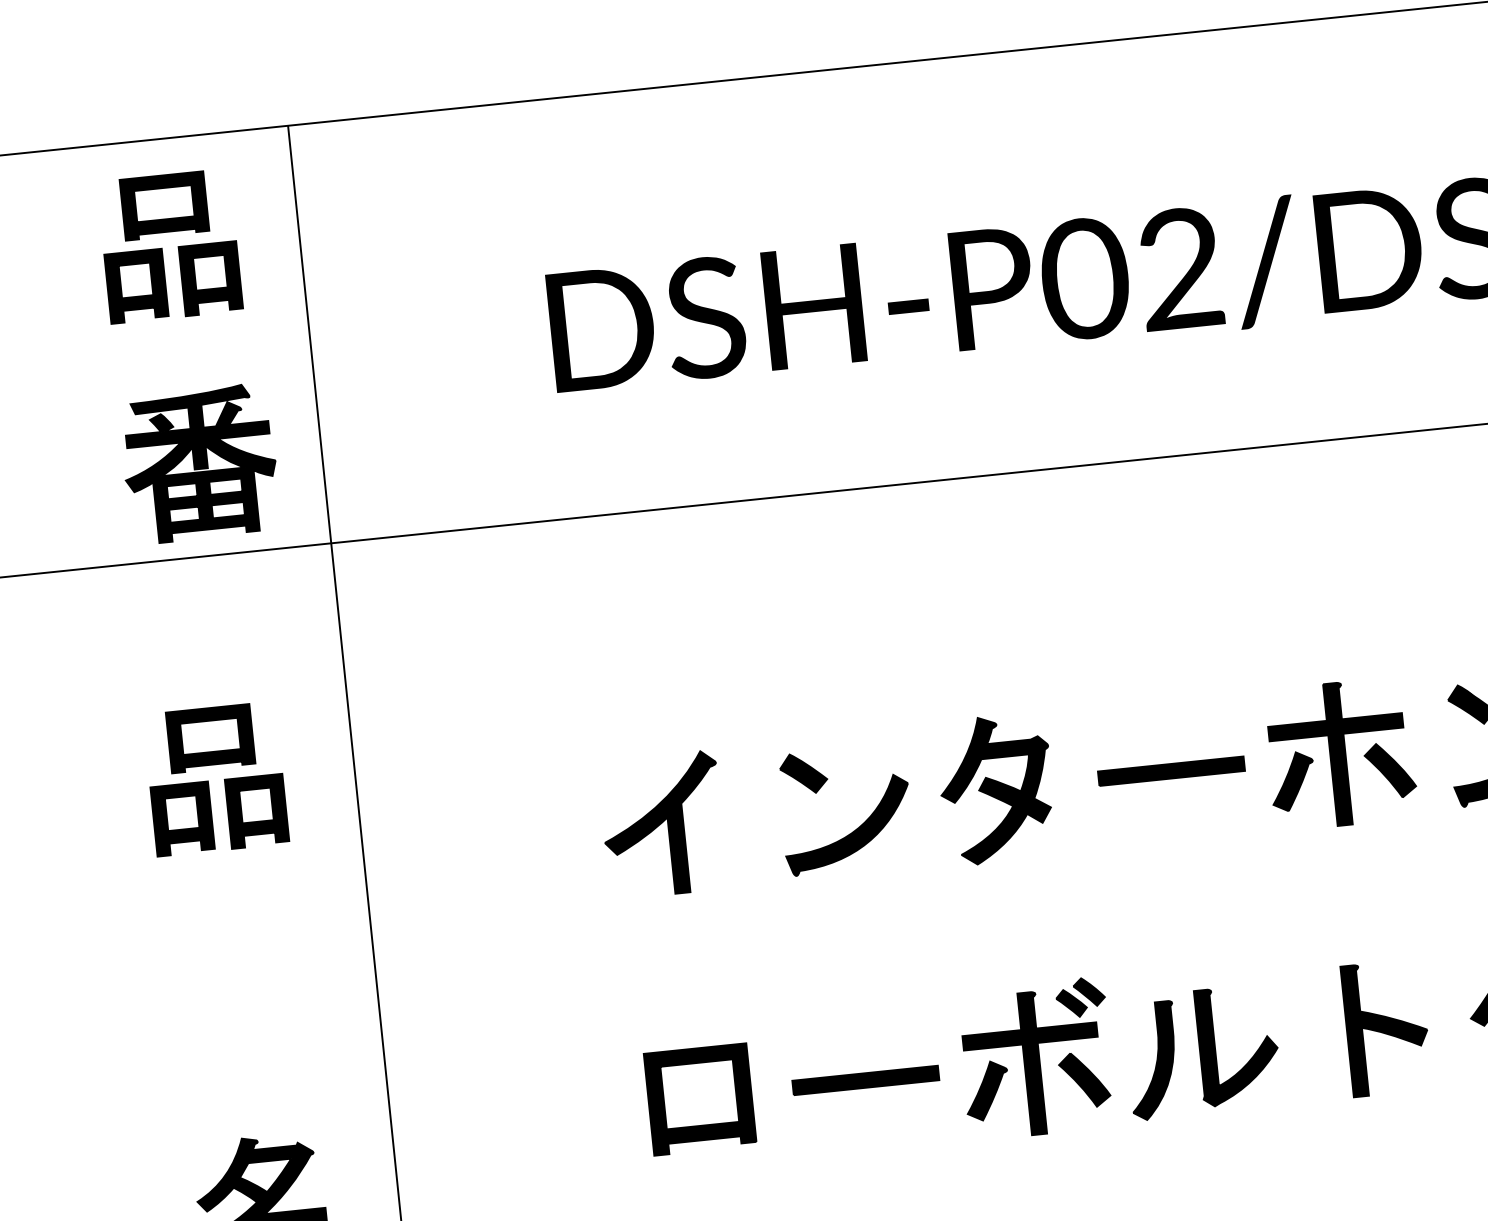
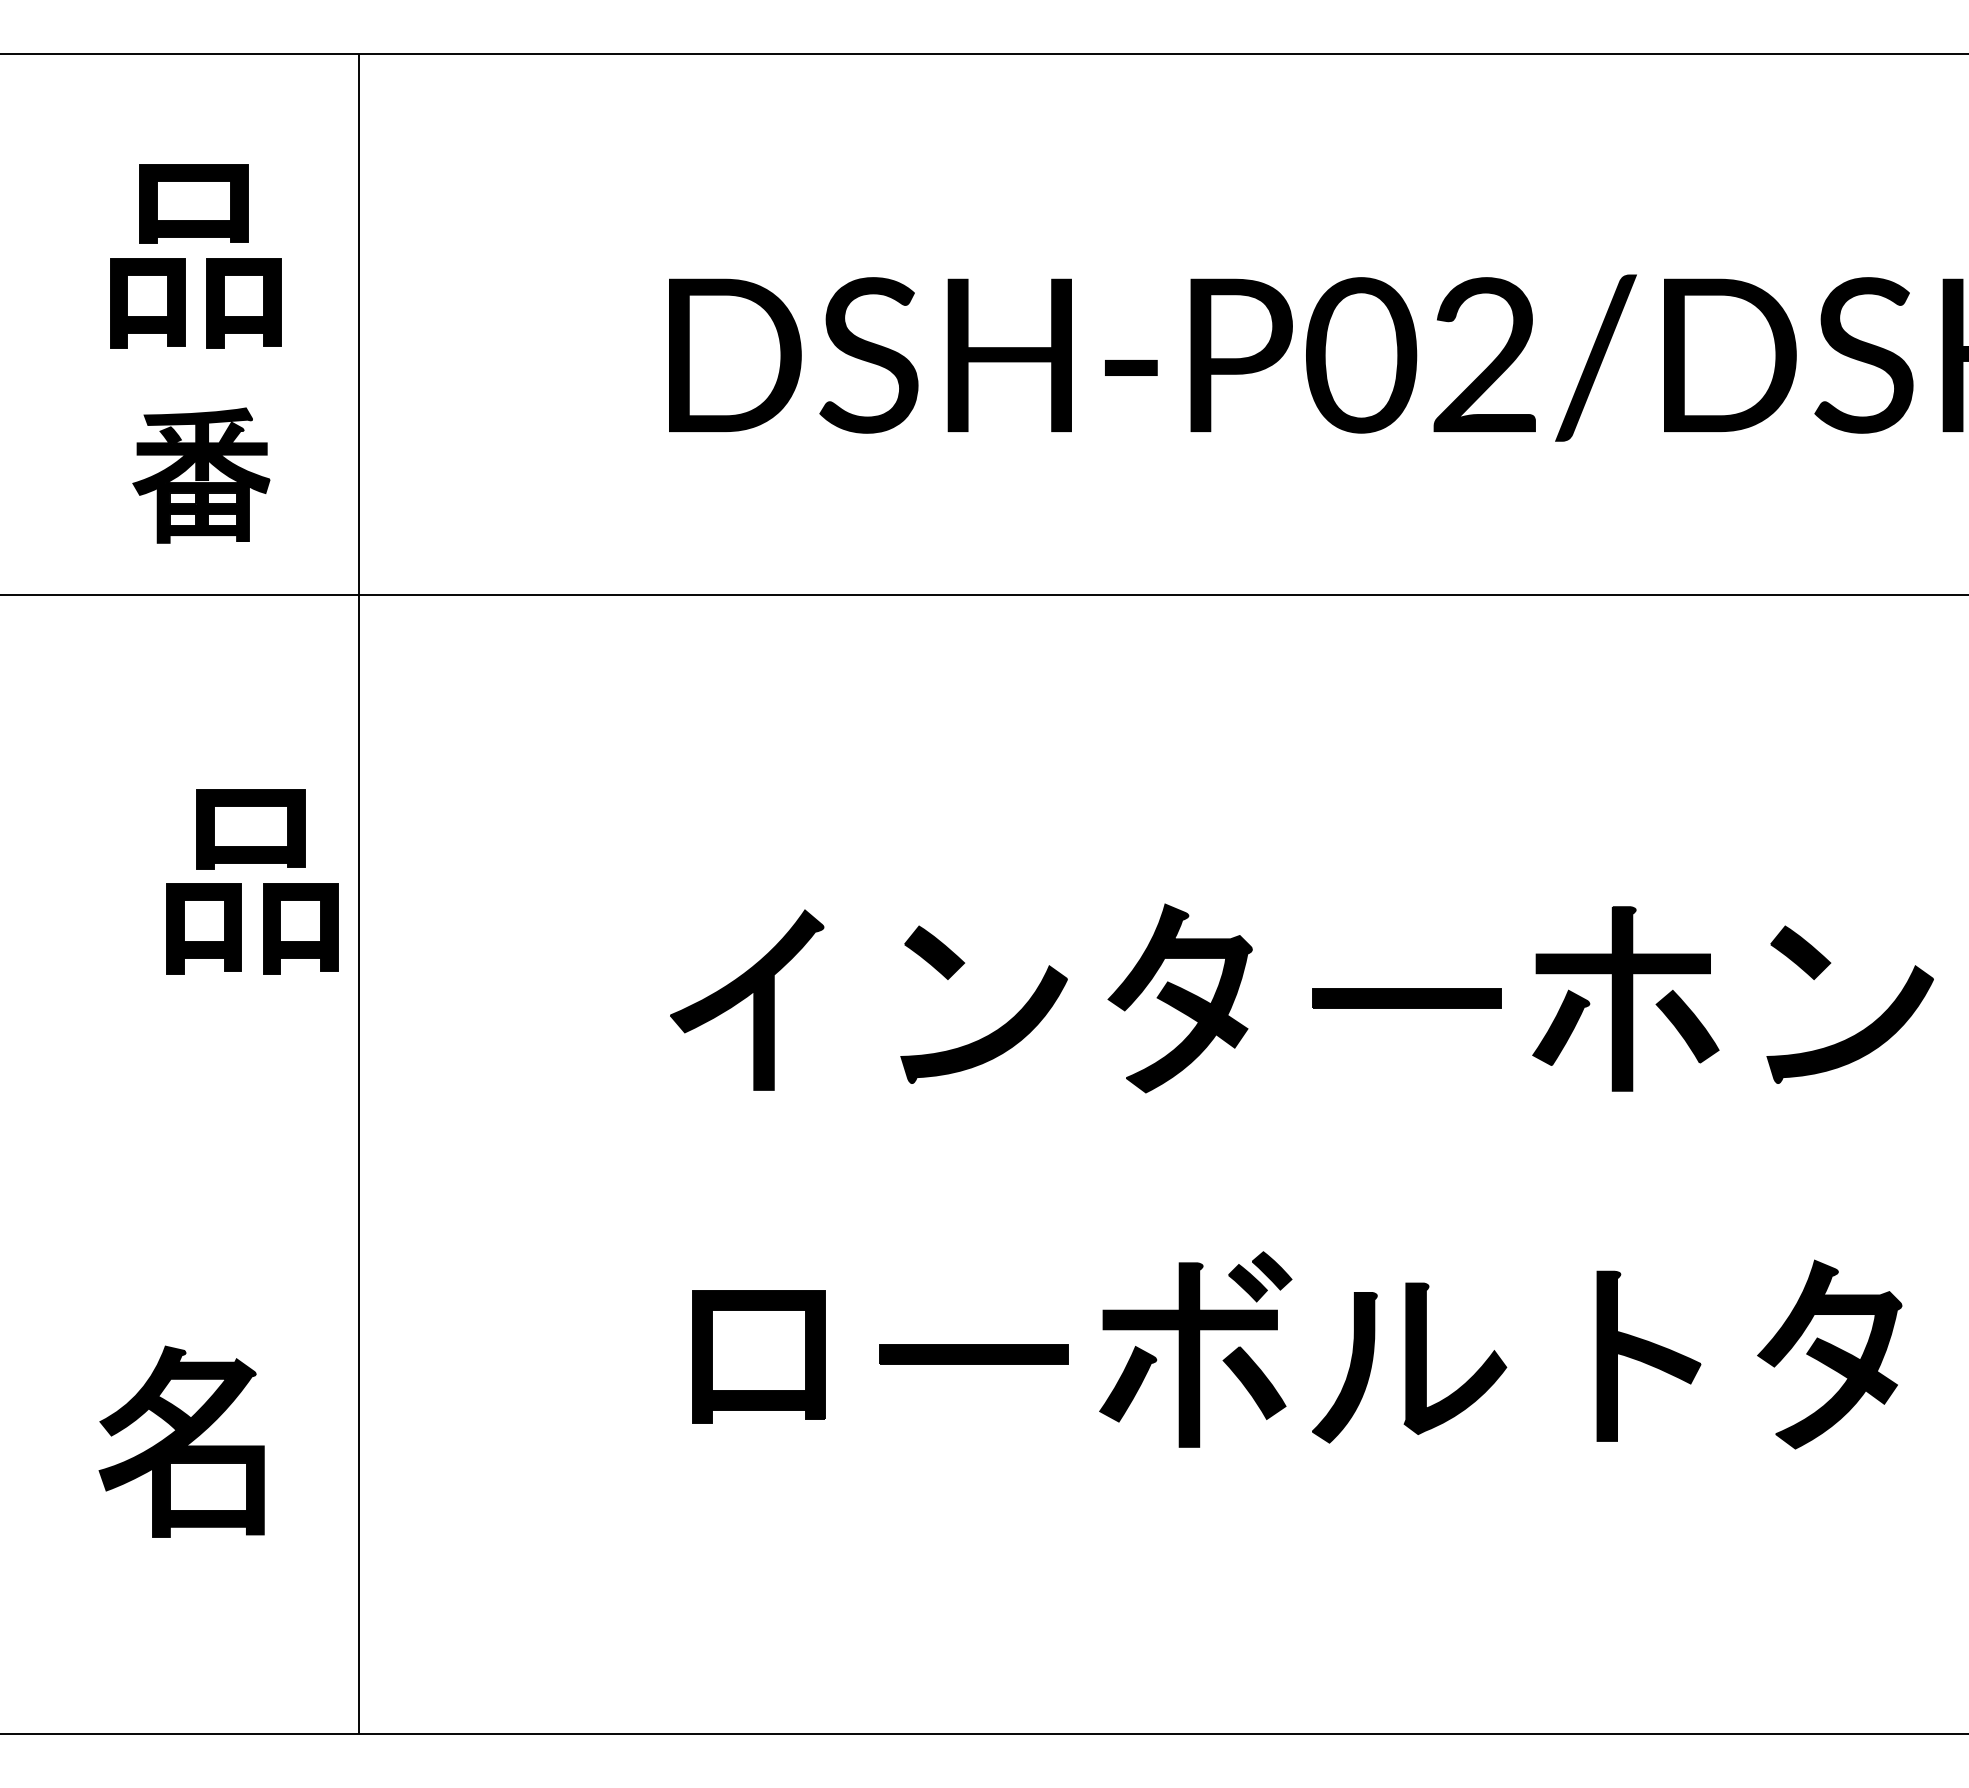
part: (162, 248) -> (185, 258), moved
part: (200, 463) -> (201, 475), size x0.7
part: (207, 781) -> (241, 883), moved

